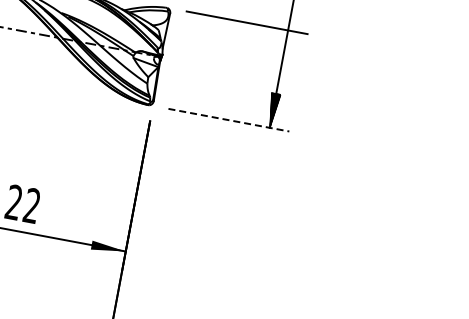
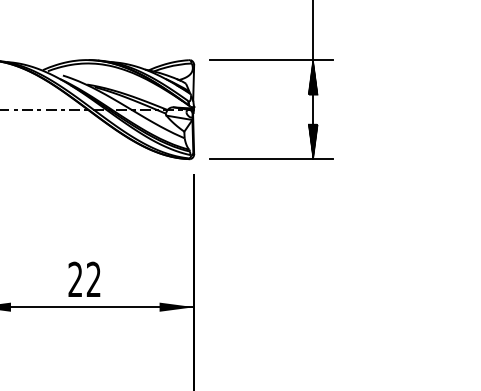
hatch: (284, 47) -> (312, 77), added
line: (228, 120) -> (271, 159), dashed -> solid

